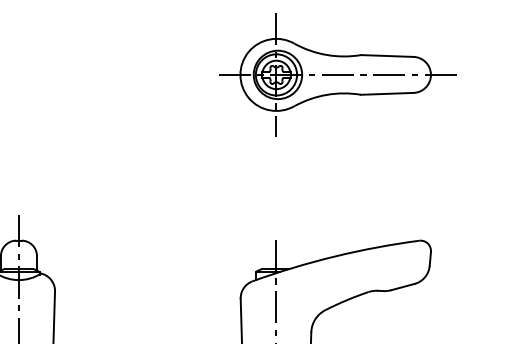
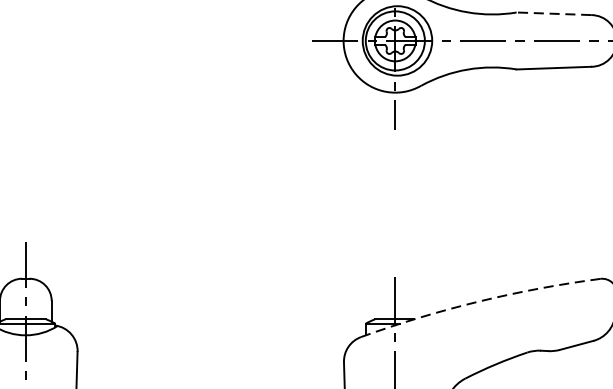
line: (386, 56) -> (553, 14), solid -> dashed
arc: (334, 256) -> (478, 301), solid -> dashed

